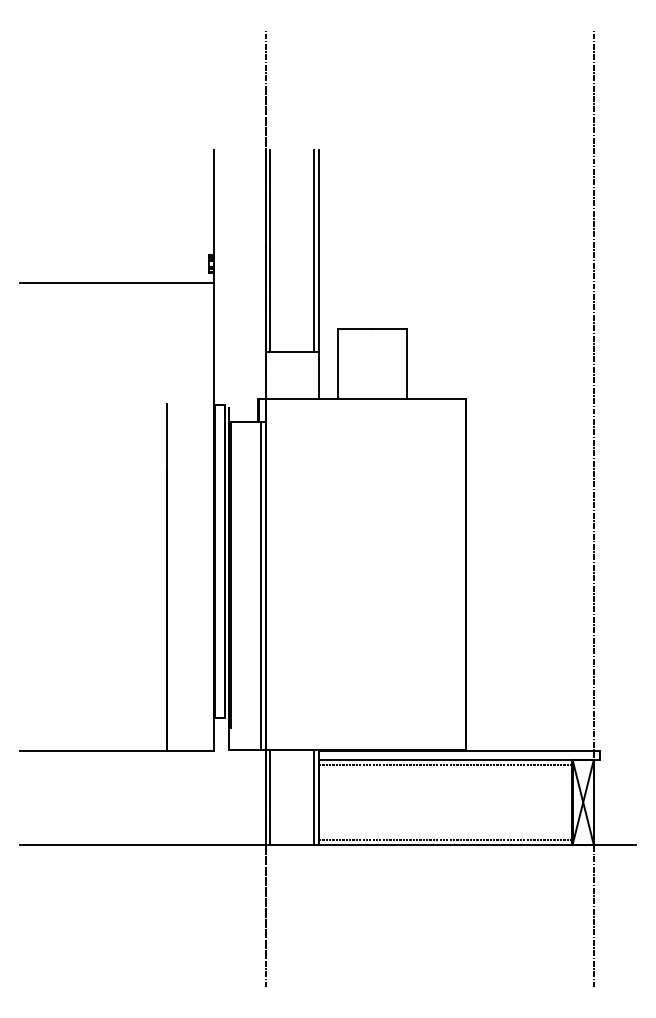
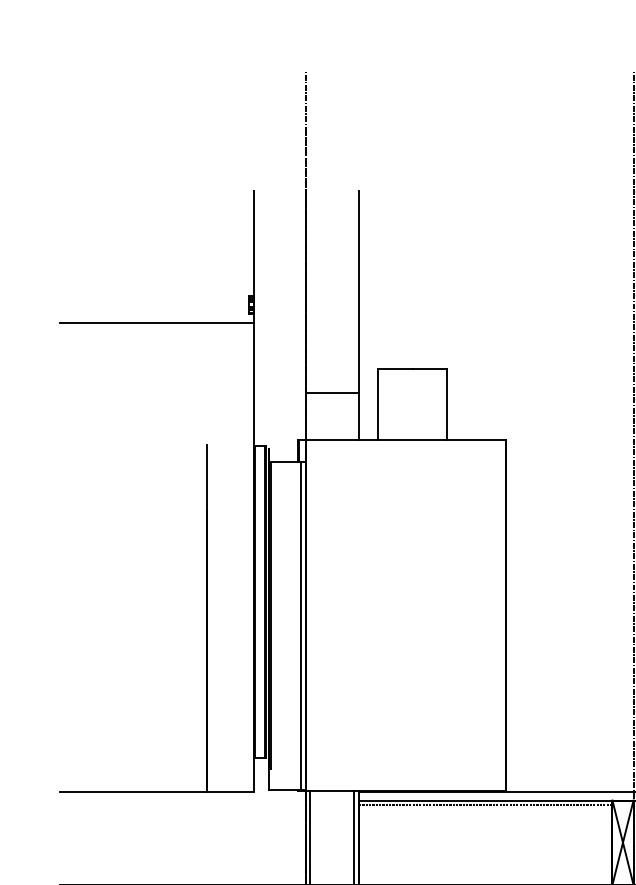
line: (270, 250) -> (310, 291), removed
line: (314, 250) -> (354, 291), removed
line: (445, 839) -> (485, 879), removed

